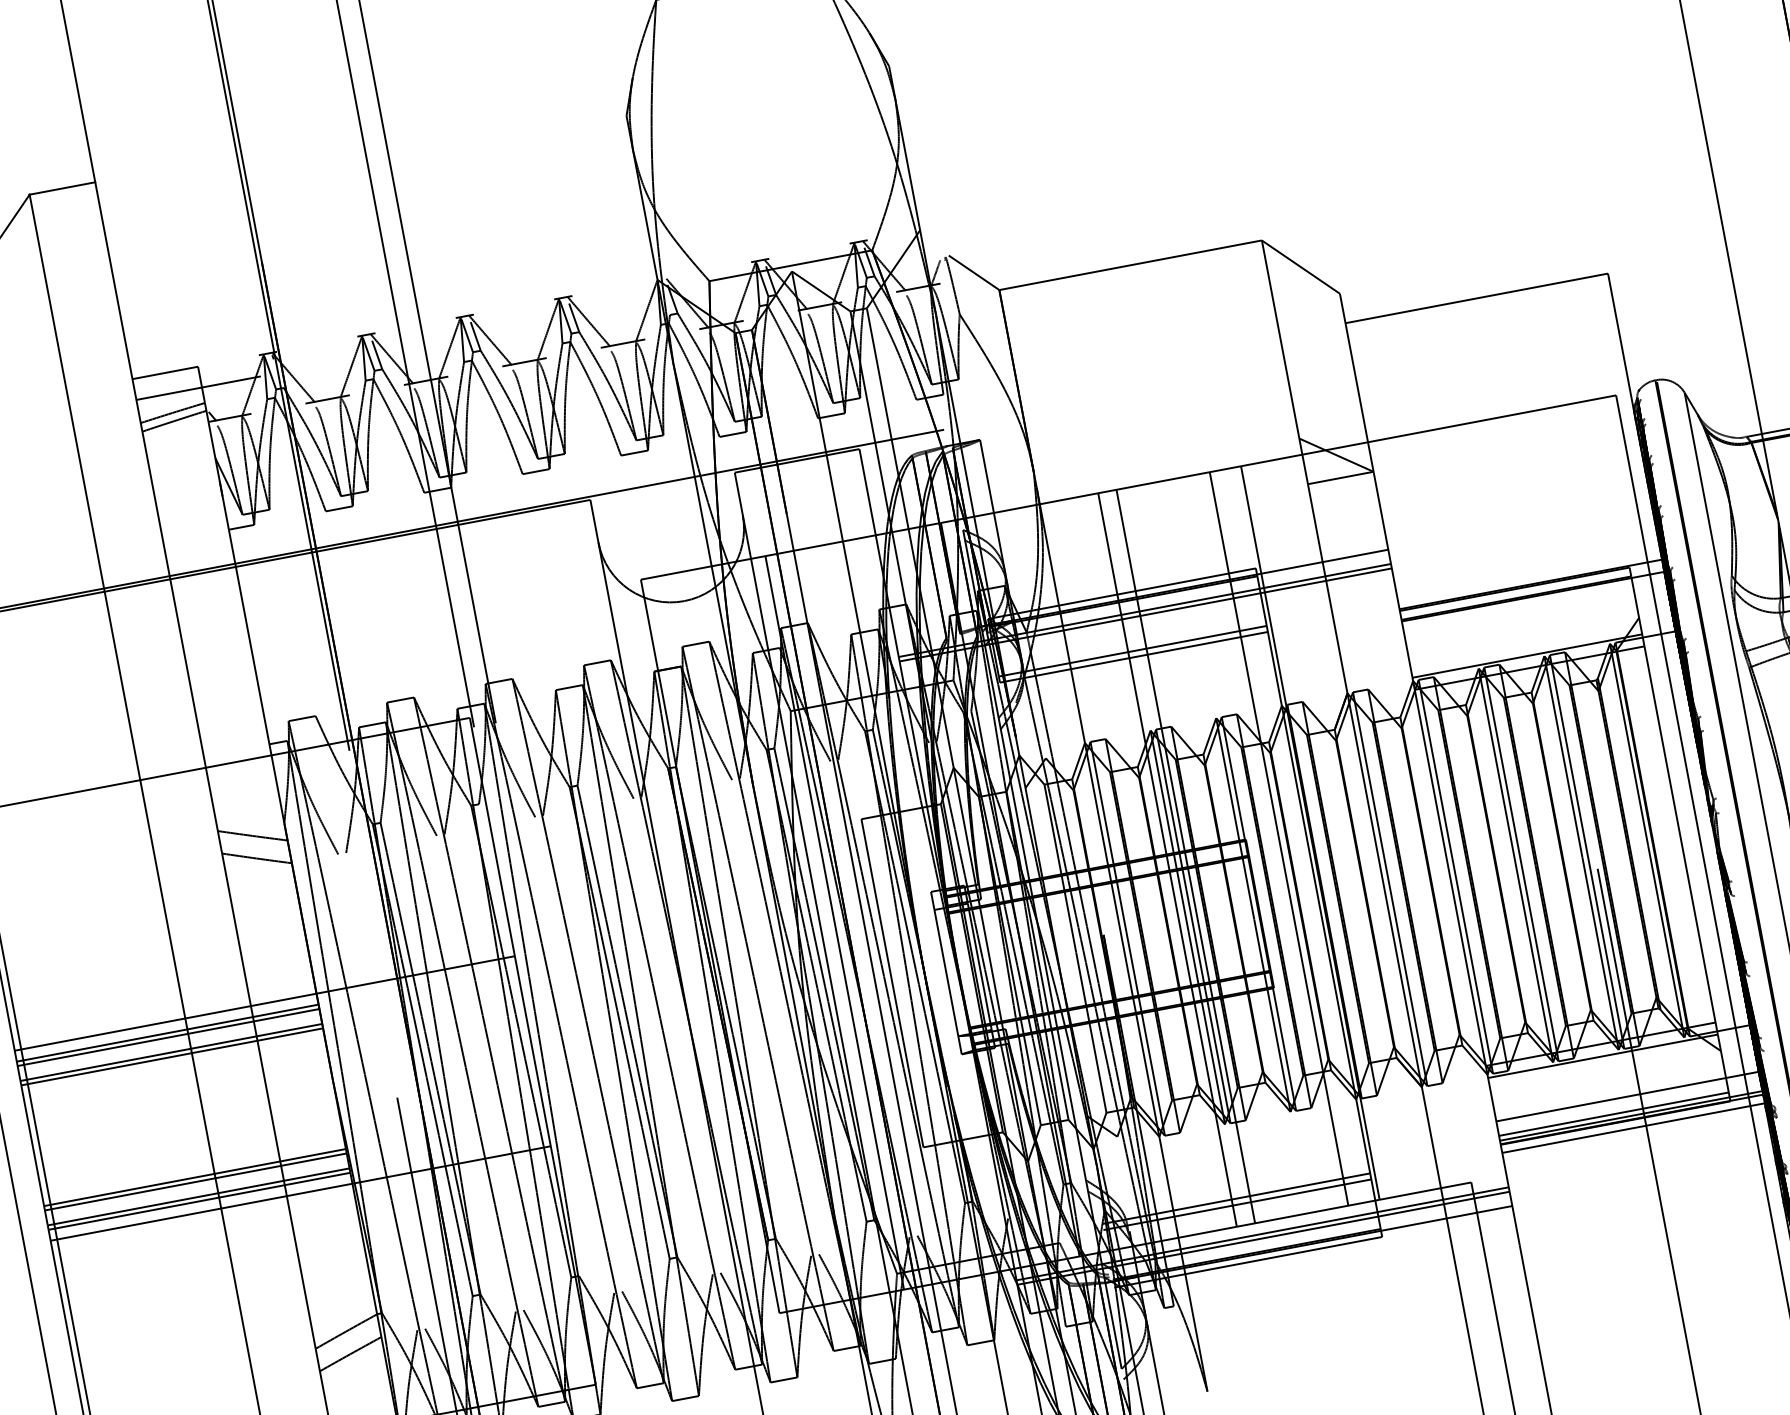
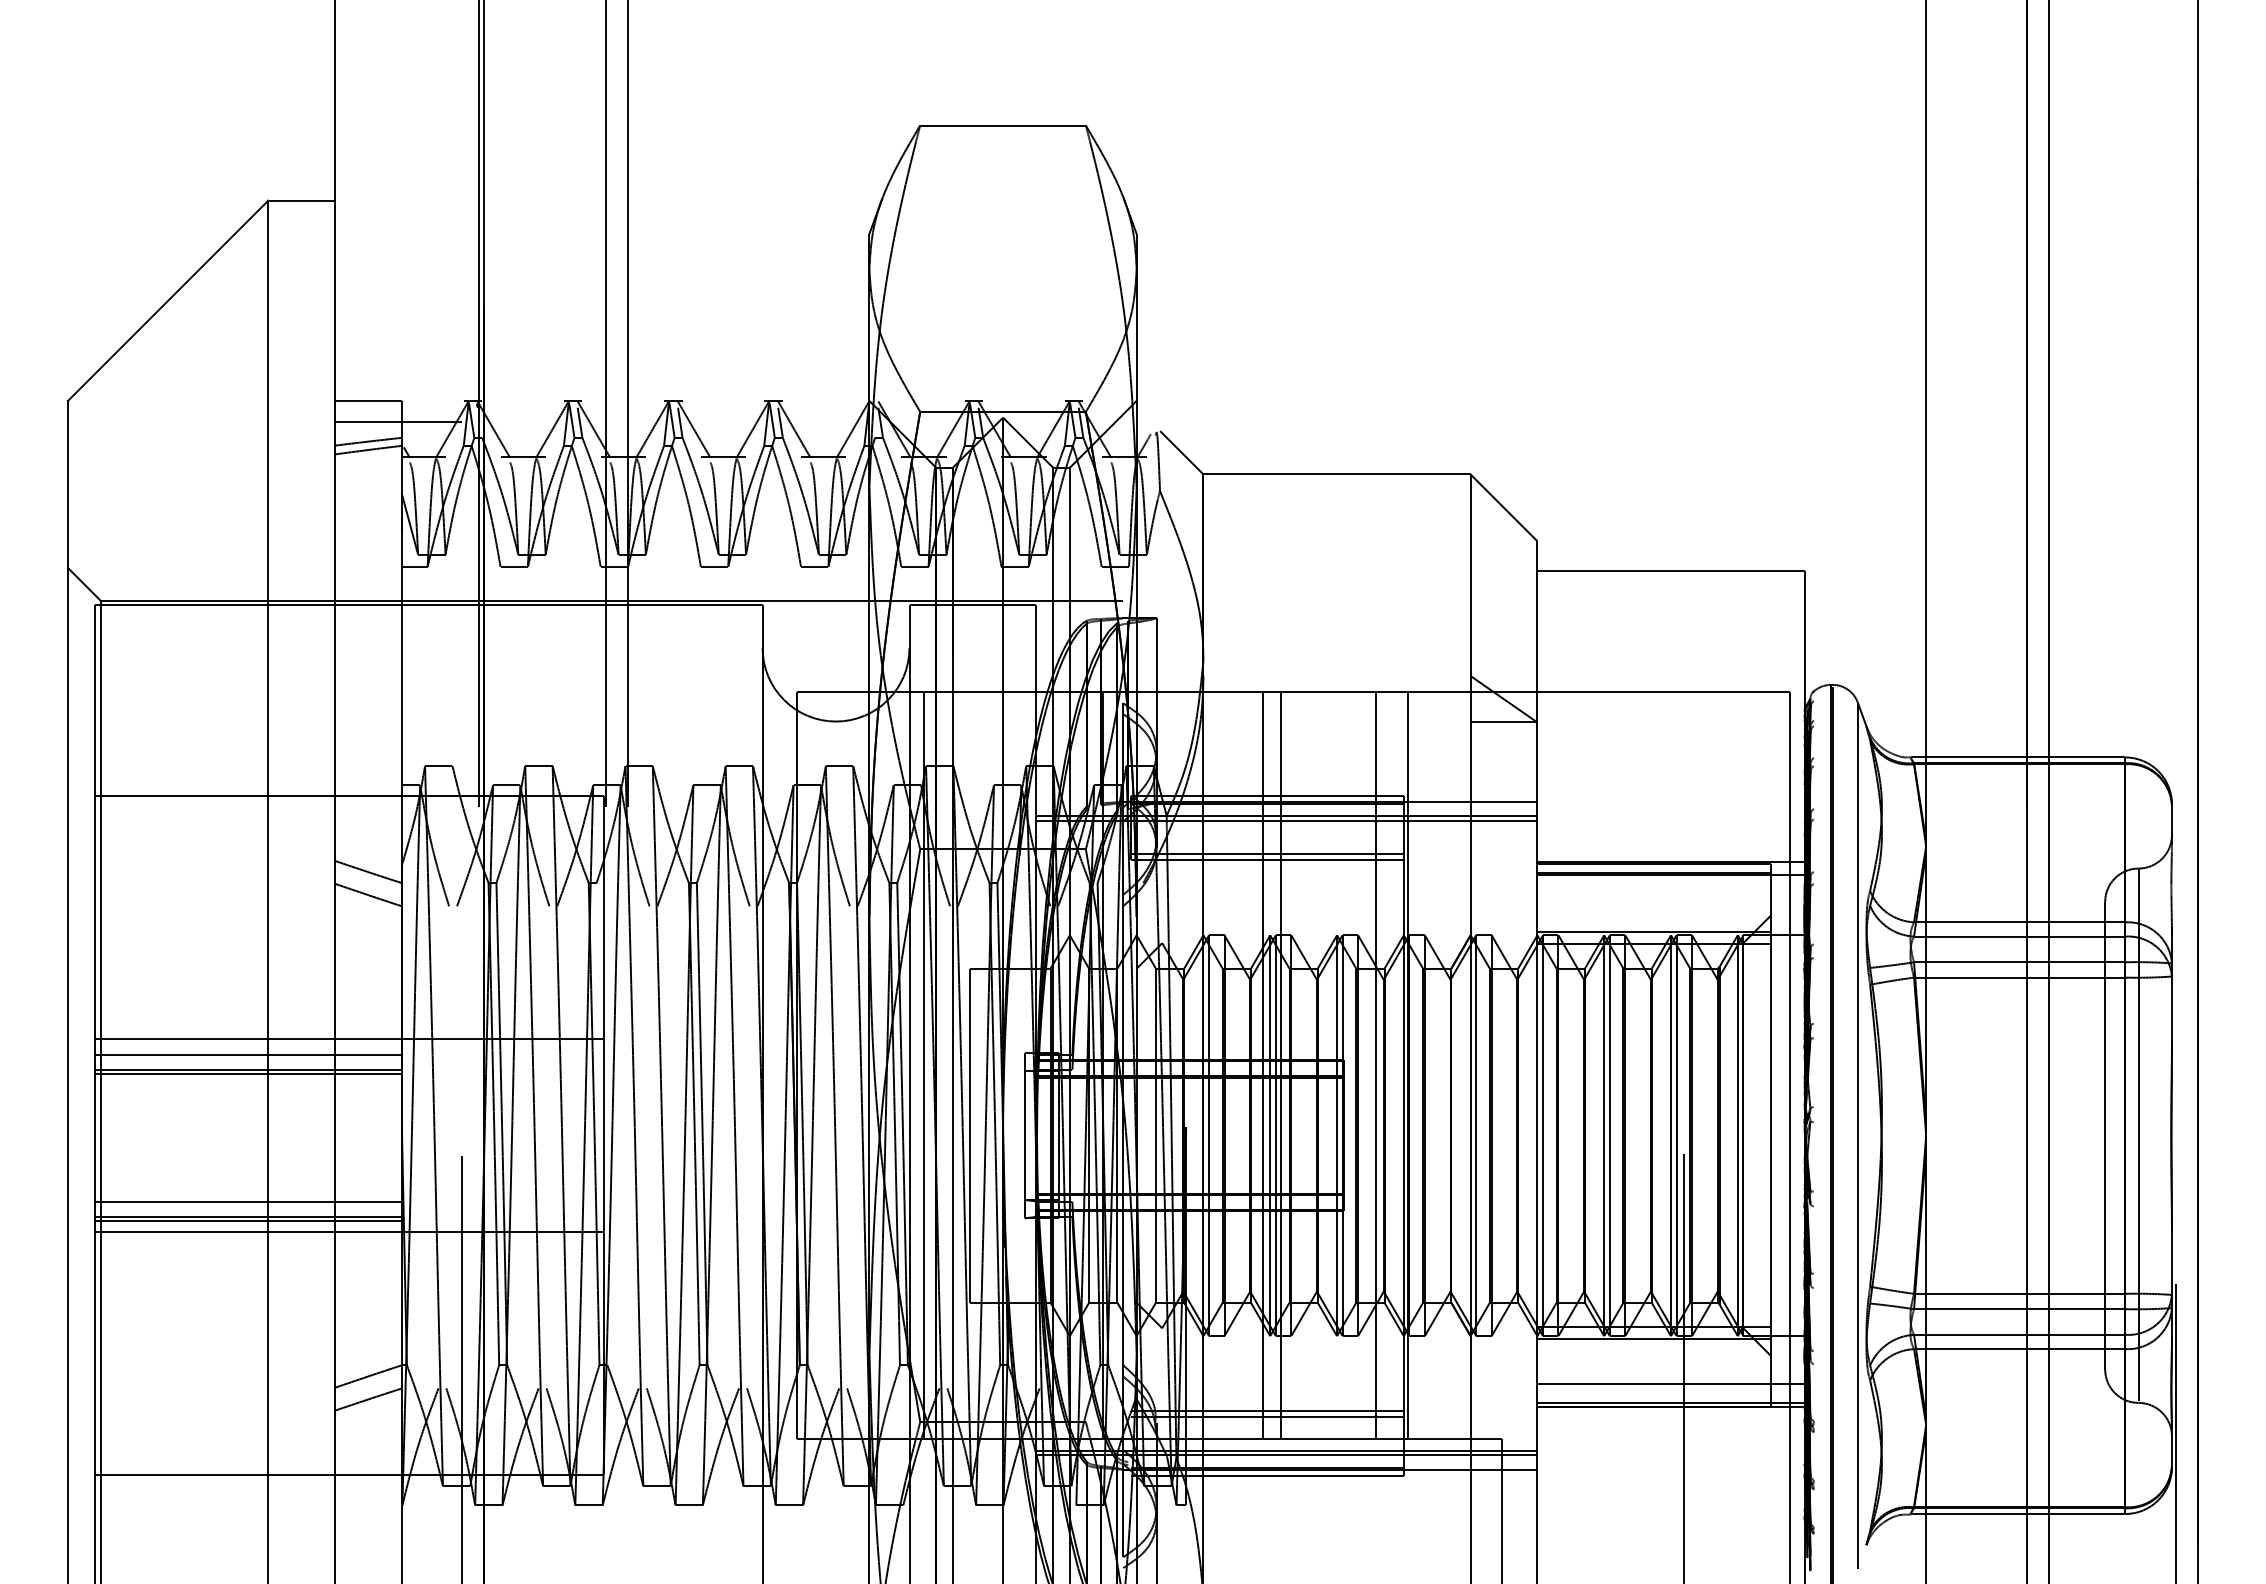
line: (167, 1033) -> (247, 1050), removed
line: (1614, 1114) -> (1654, 1398), removed
line: (1633, 1128) -> (1670, 1415), removed
line: (194, 1178) -> (247, 1197), removed

